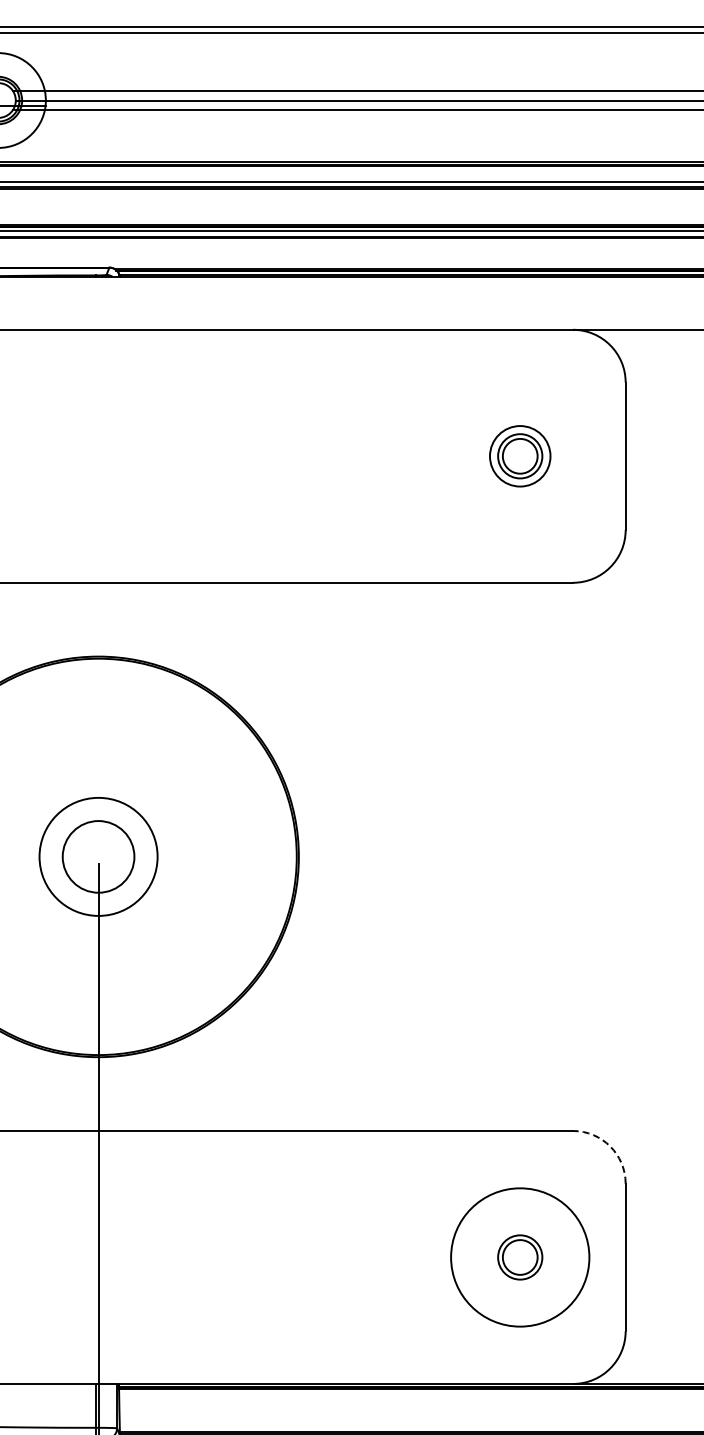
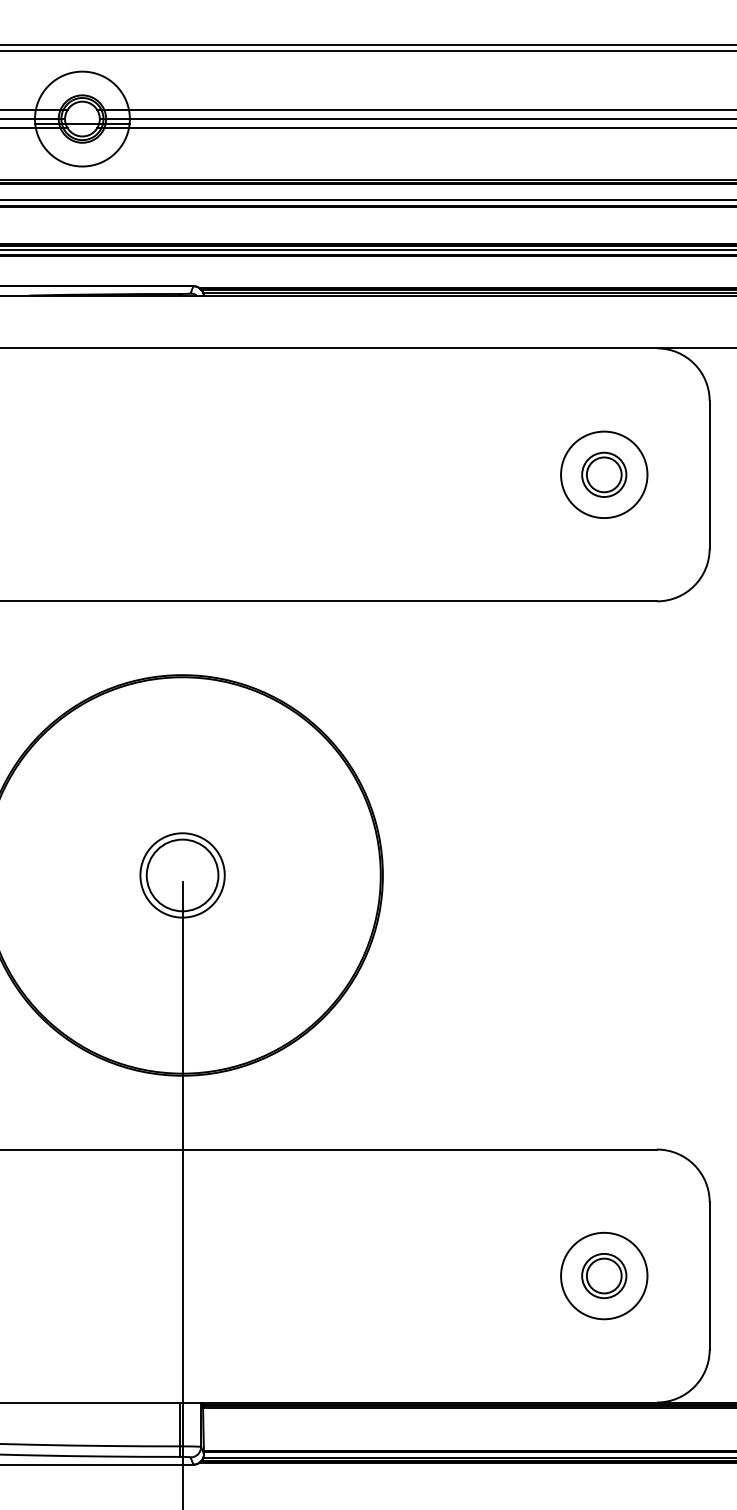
circle: (520, 455) -> (604, 474), size x1.43
circle: (98, 856) -> (182, 875), size x0.71
arc: (610, 1145) -> (694, 1164), dashed -> solid
circle: (520, 1256) -> (604, 1275), size x0.62

